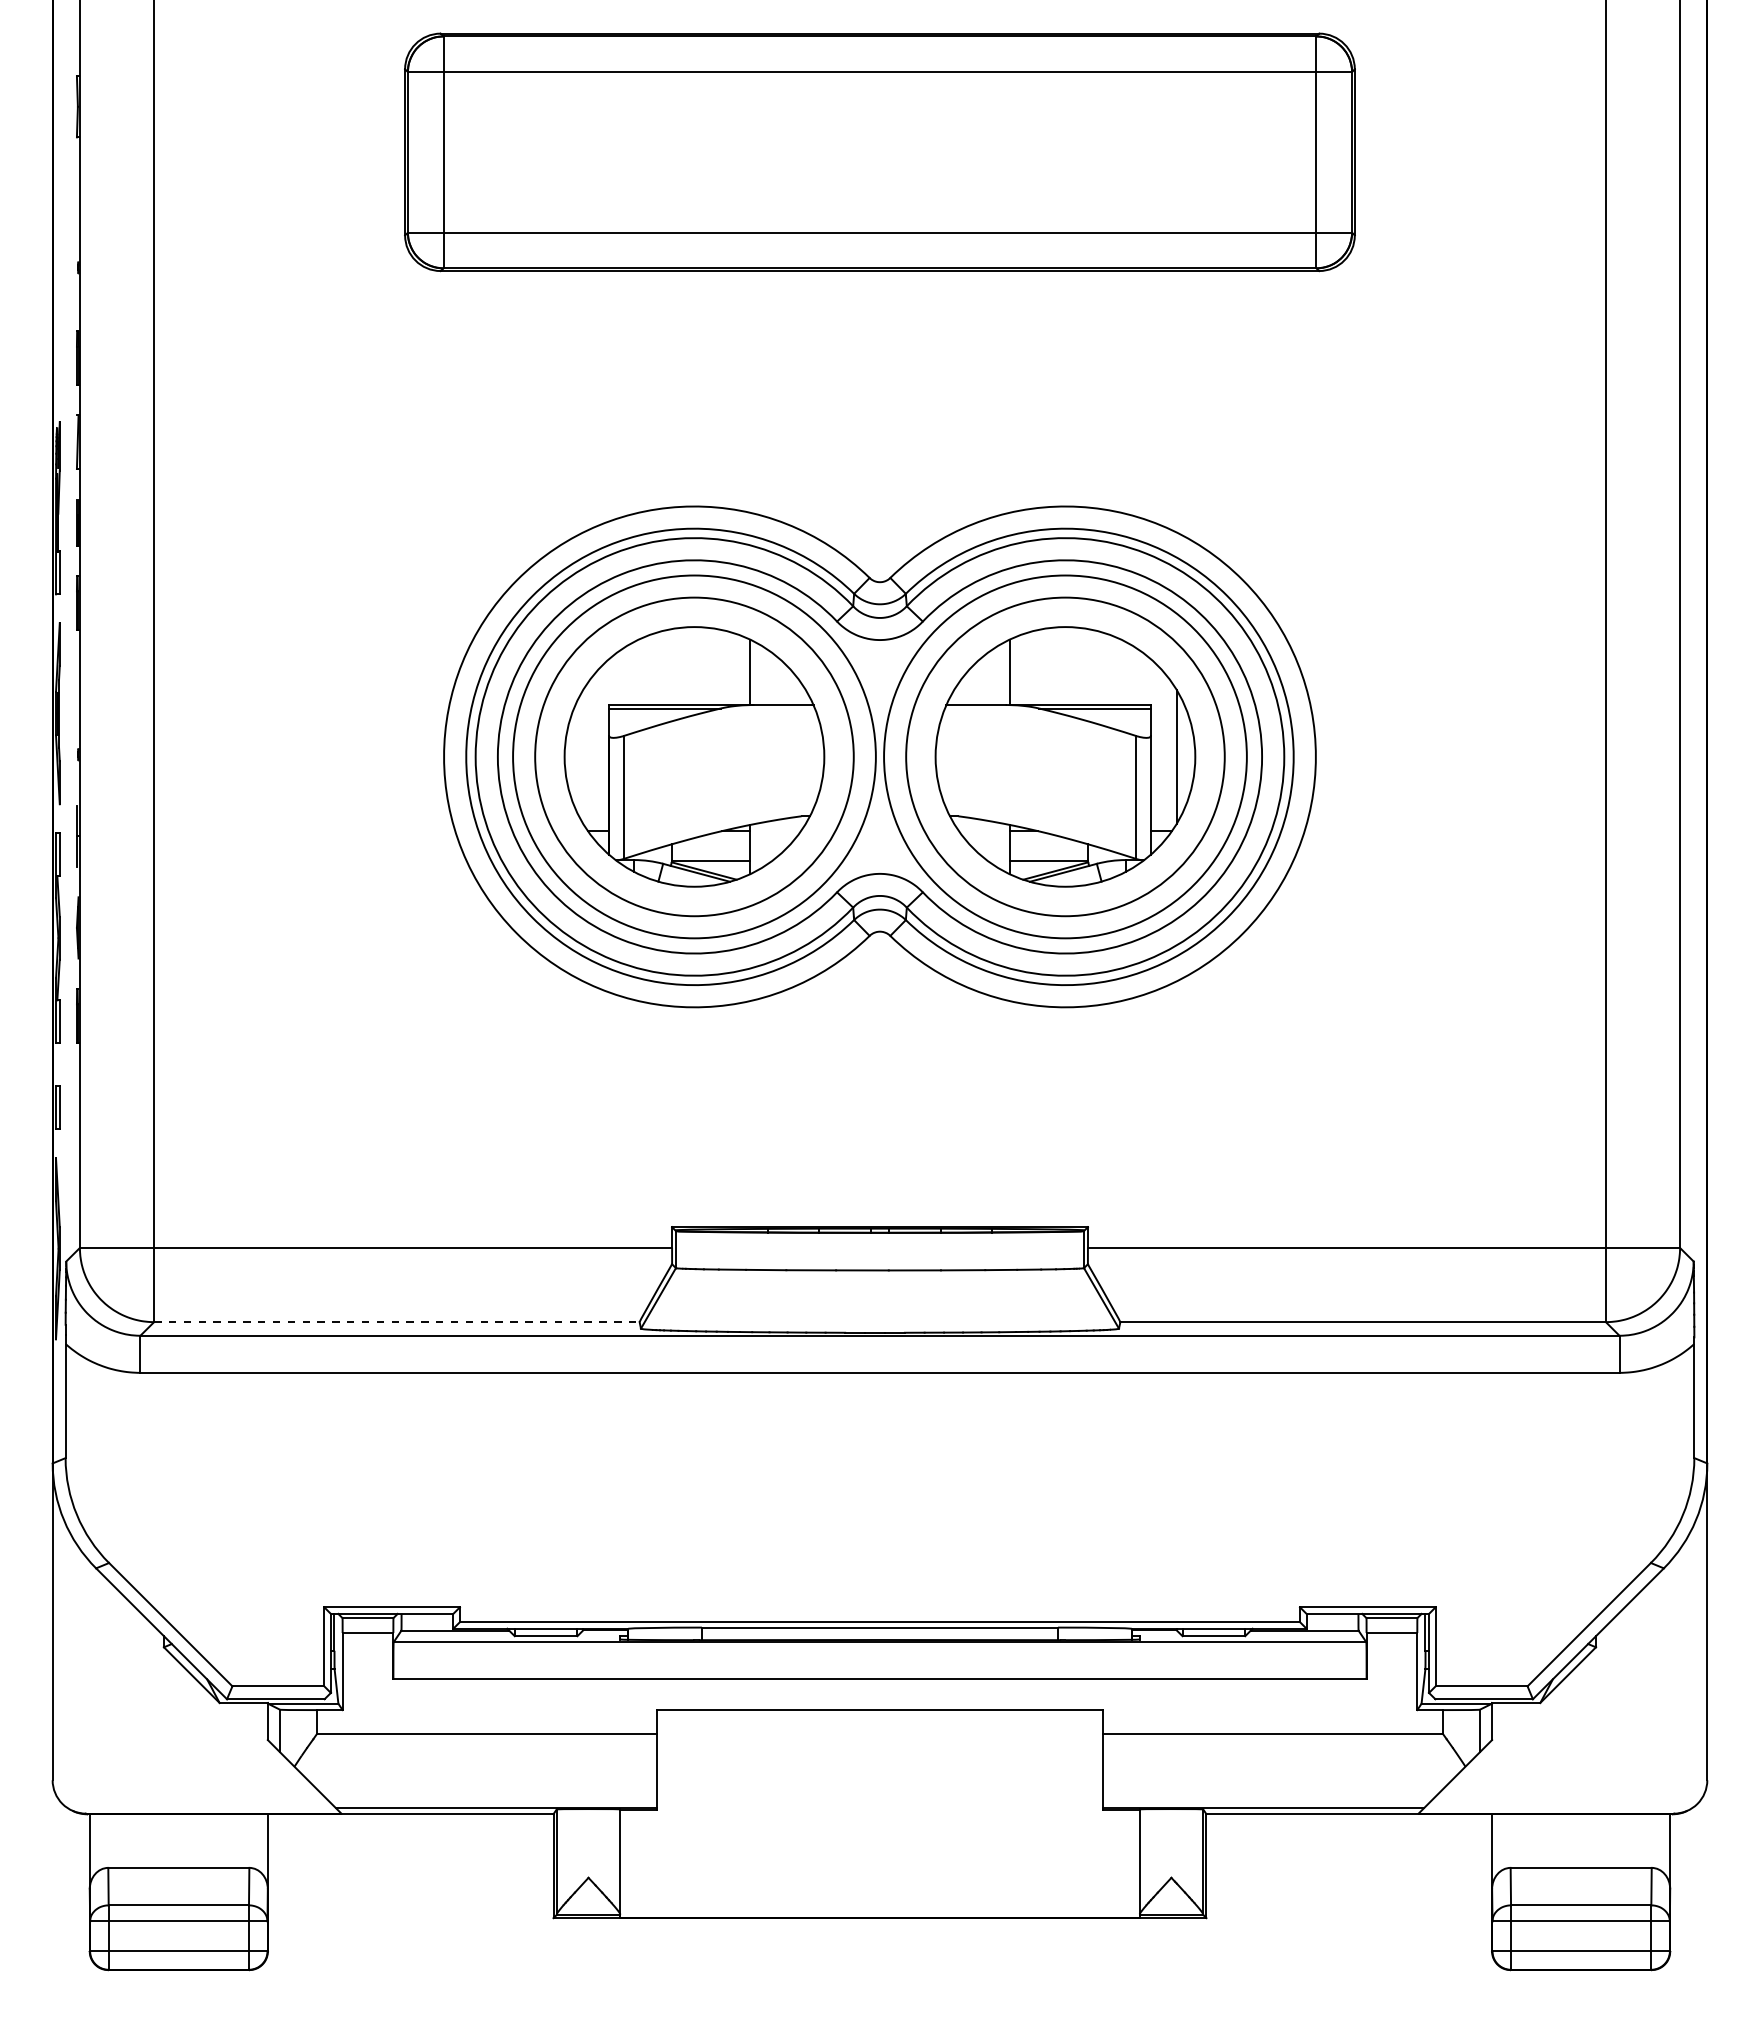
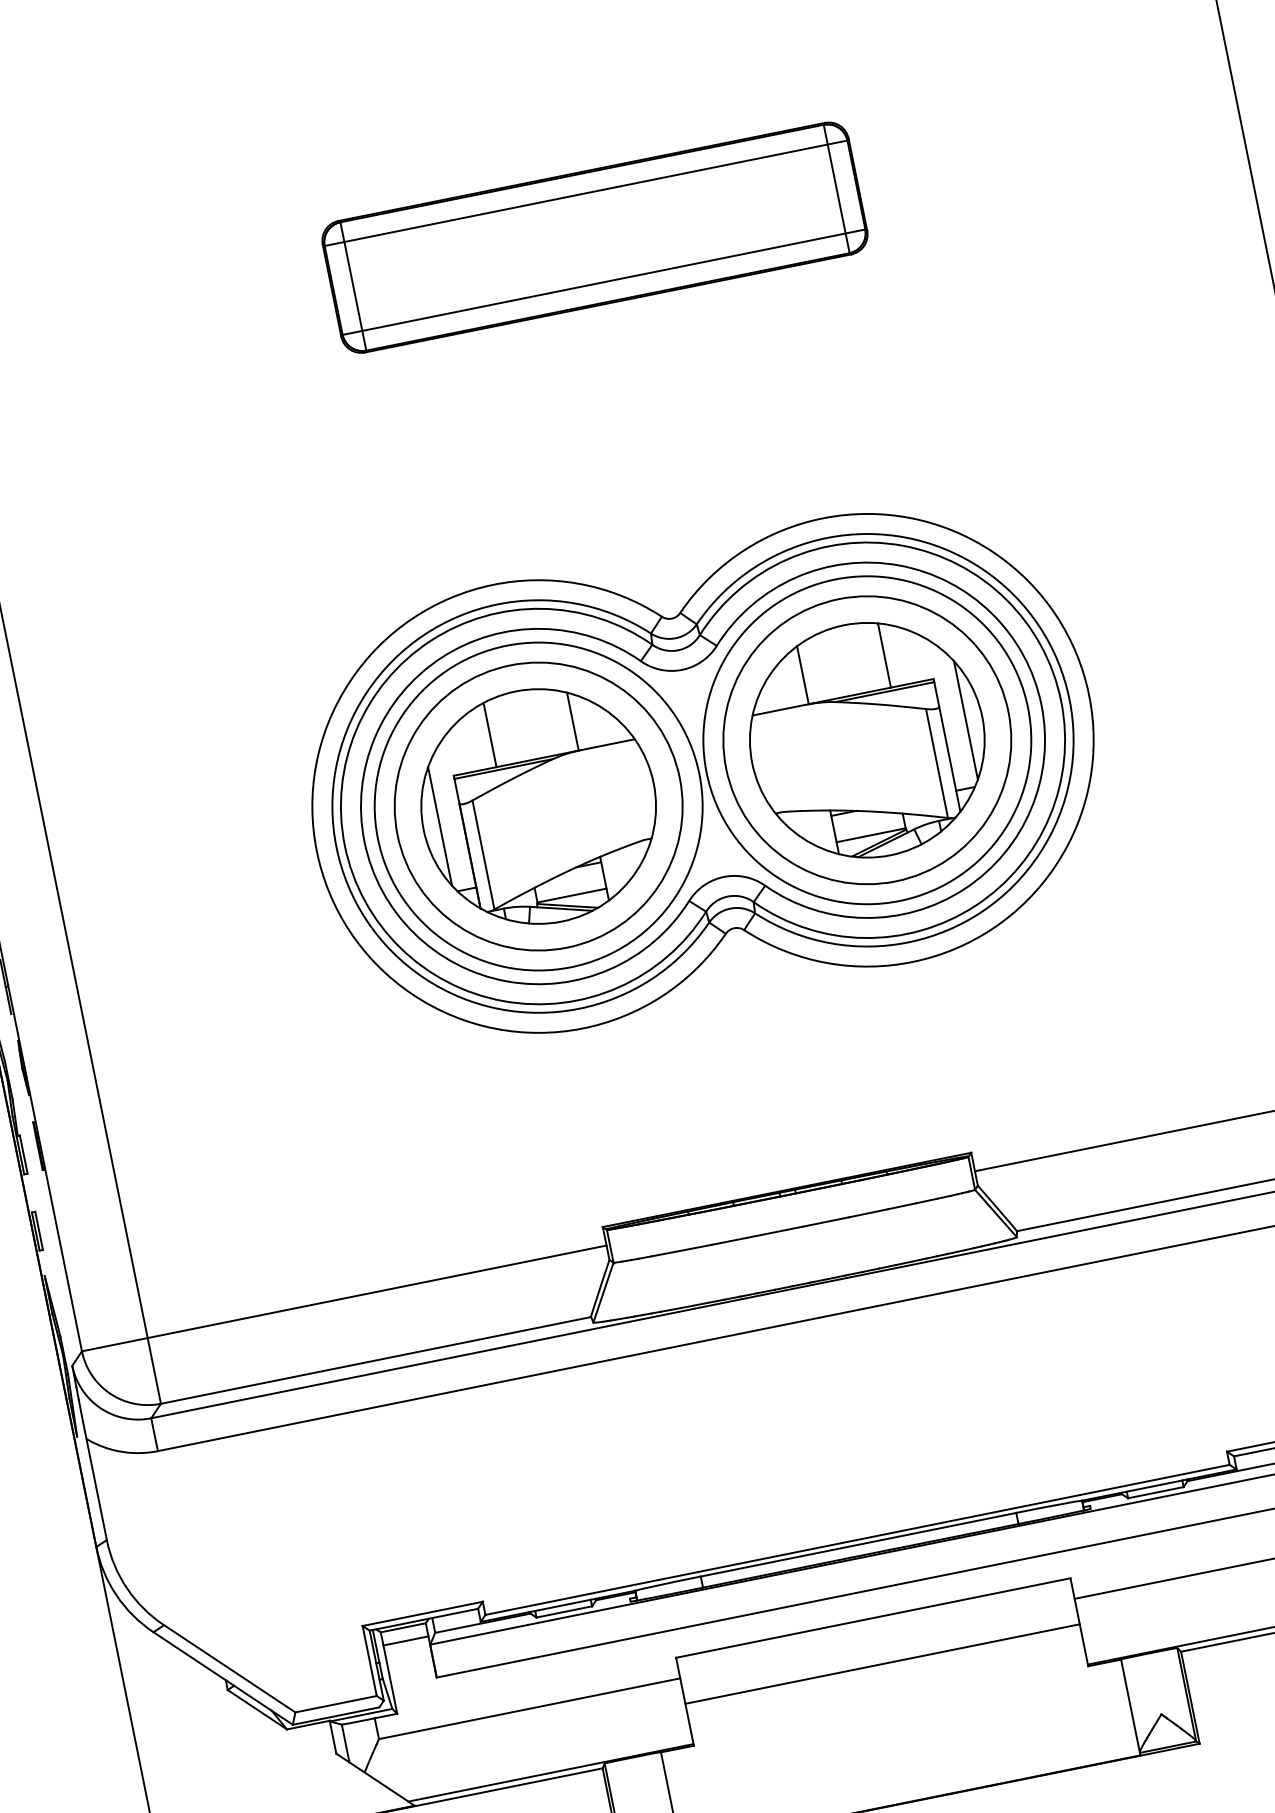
part: (879, 151) -> (594, 237), size x0.62
line: (657, 668) -> (490, 734), added
line: (1102, 668) -> (884, 655), added
line: (583, 756) -> (440, 825), added
line: (396, 1322) -> (375, 1360), dashed -> solid
line: (879, 1762) -> (882, 1664), added

